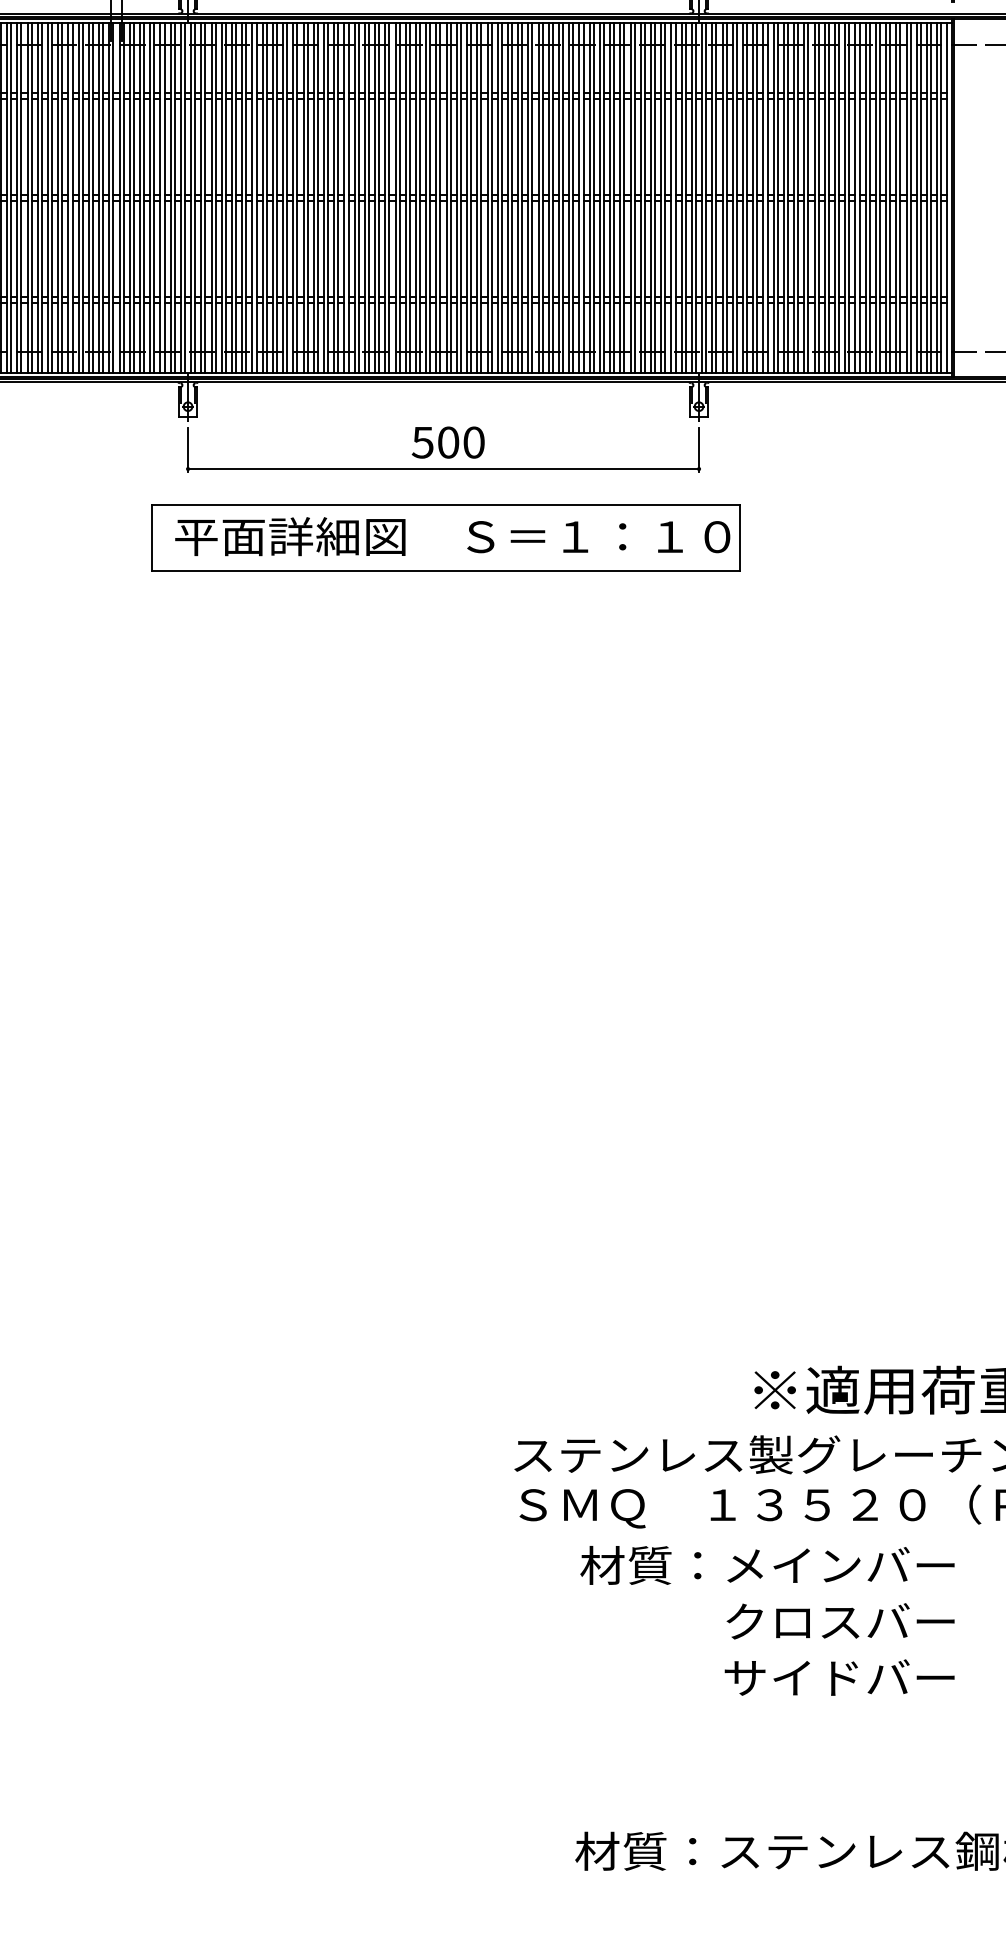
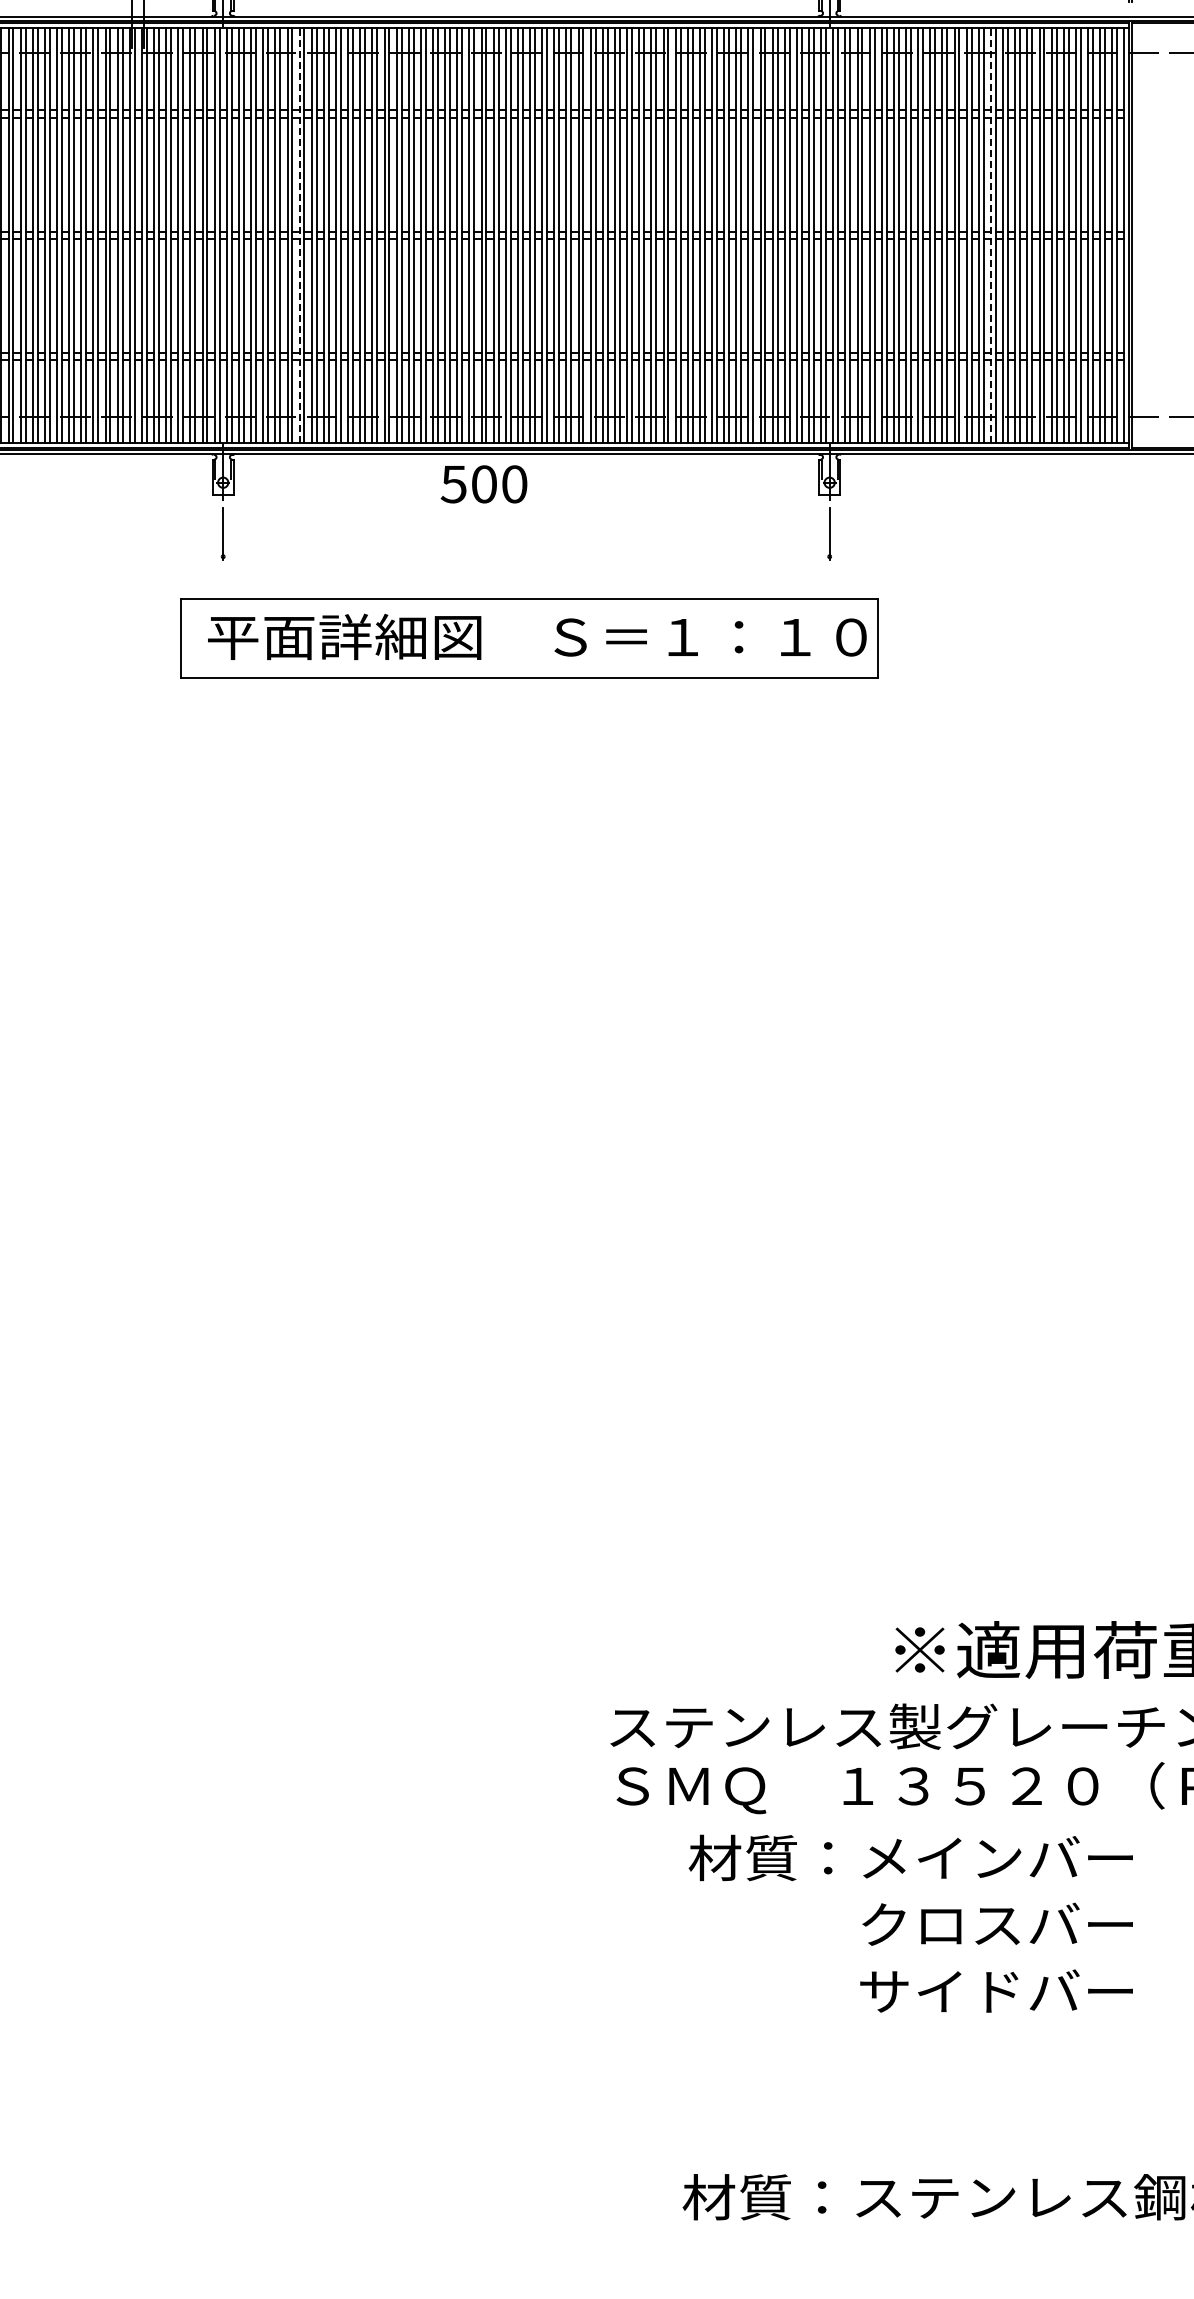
line: (252, 197) -> (299, 234), solid -> dashed
line: (835, 197) -> (991, 234), solid -> dashed
text: (447, 442) -> (483, 484), moved
line: (443, 468) -> (526, 556), removed

